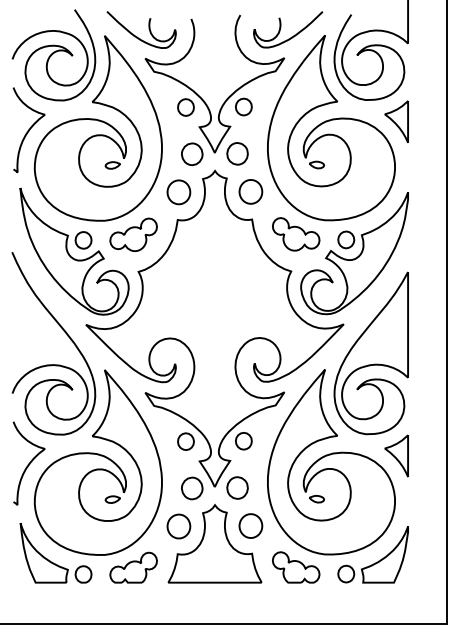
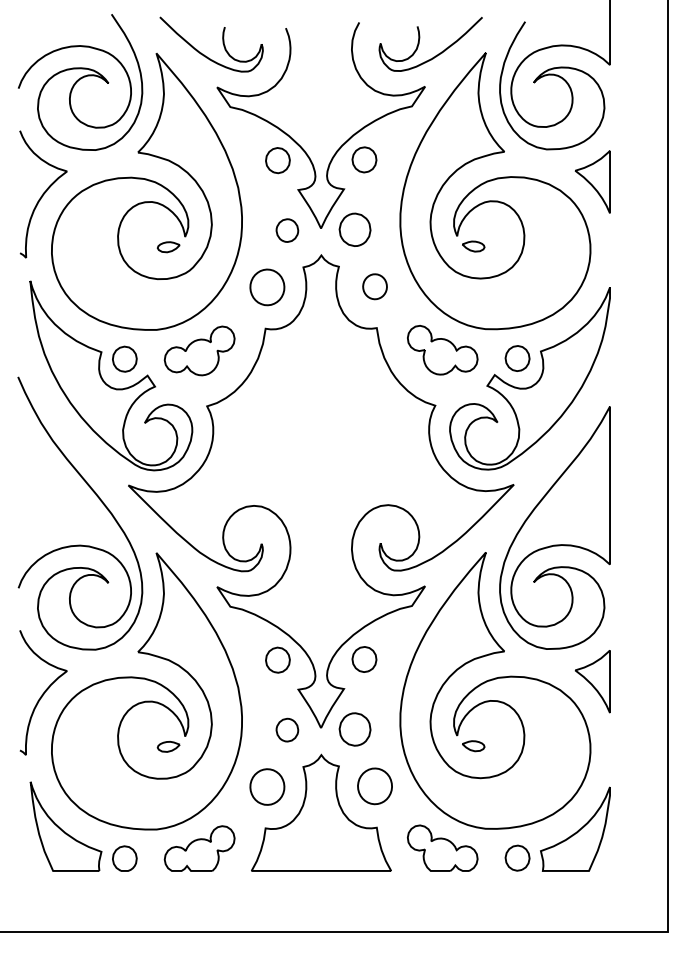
part: (192, 154) -> (287, 230), size x0.7
part: (250, 191) -> (374, 286), size x0.7
part: (192, 488) -> (287, 730), size x0.7

